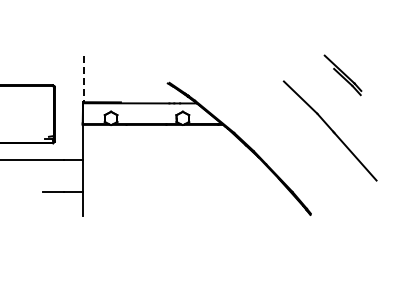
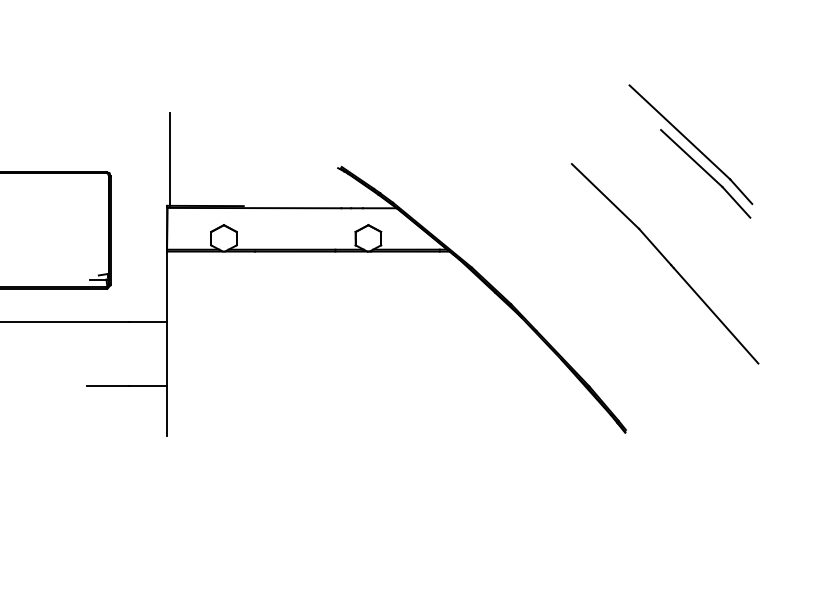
part: (342, 75) -> (689, 152), size x1.67
line: (84, 79) -> (170, 160), dashed -> solid

